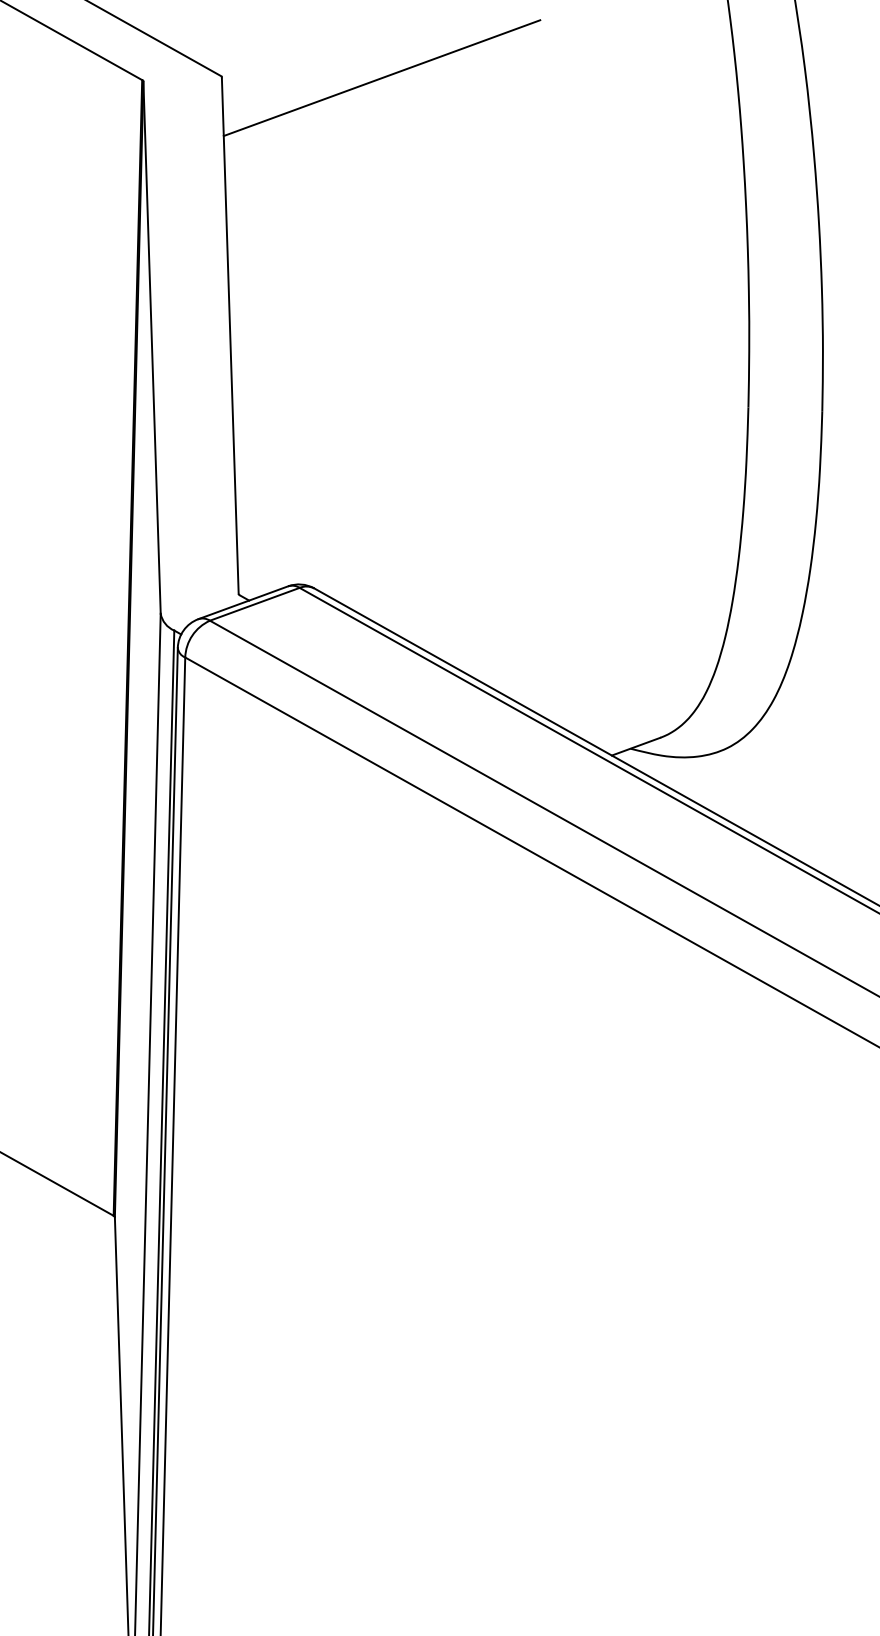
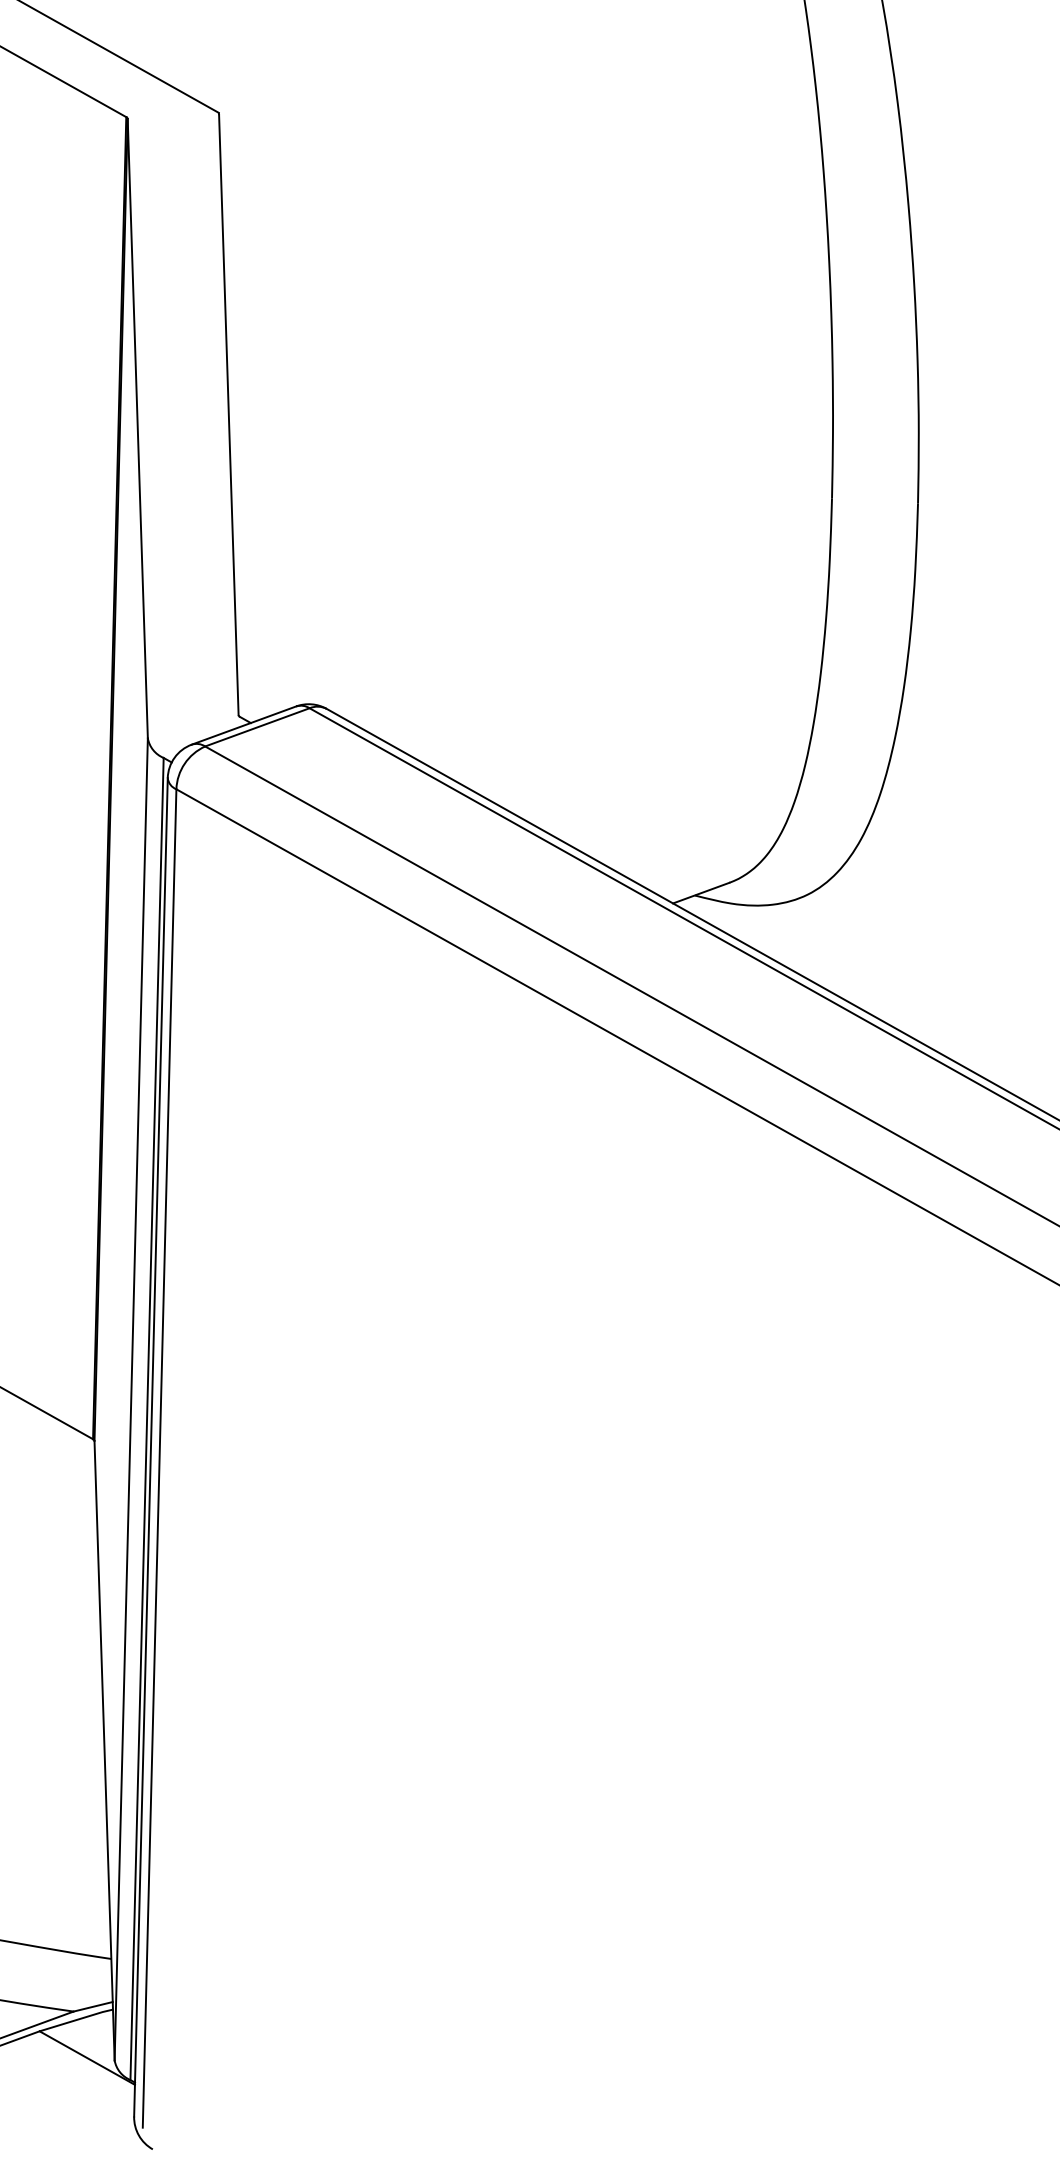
line: (382, 77) -> (405, 114), removed

